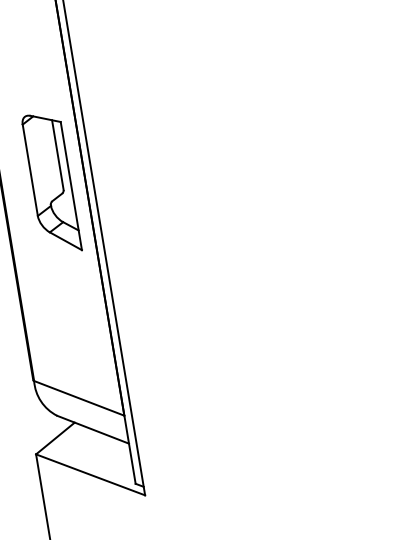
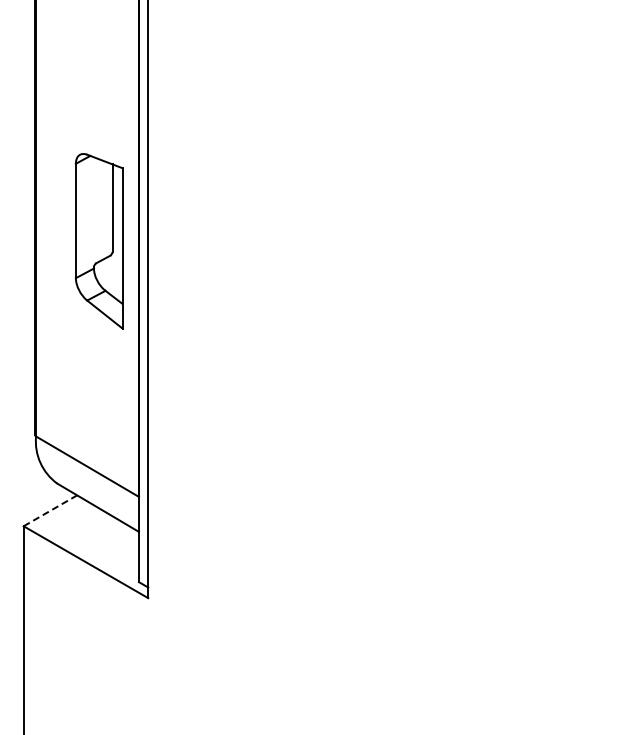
part: (51, 183) -> (98, 241), moved
line: (55, 438) -> (50, 510), solid -> dashed

